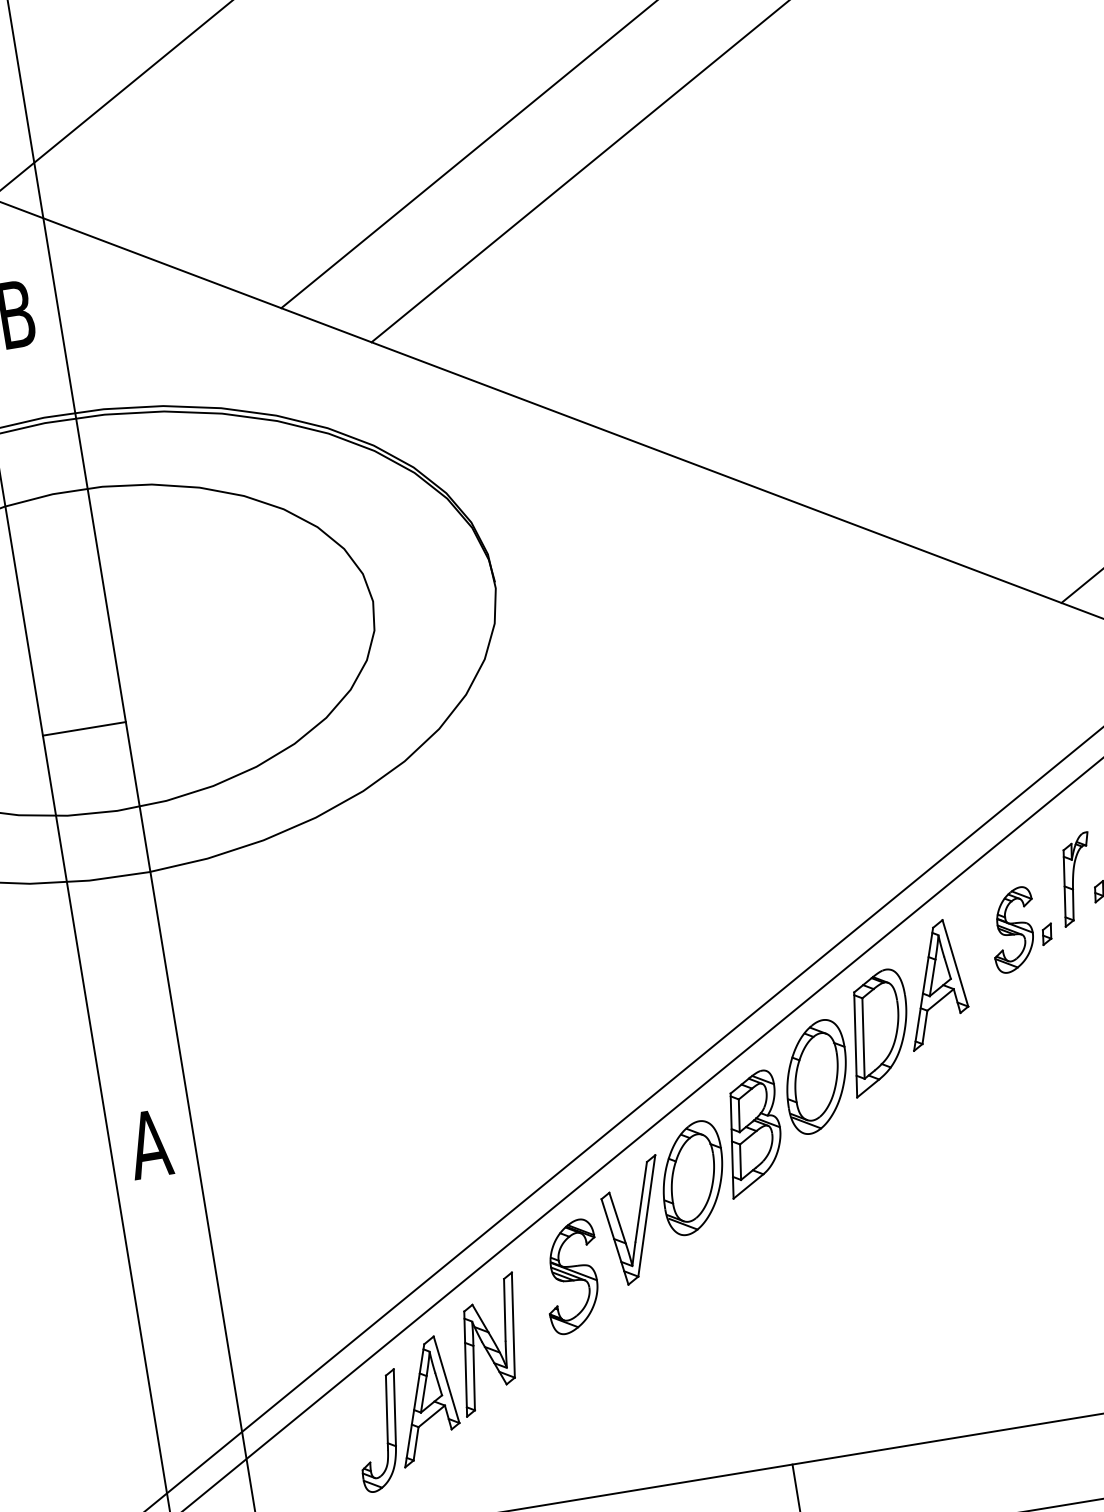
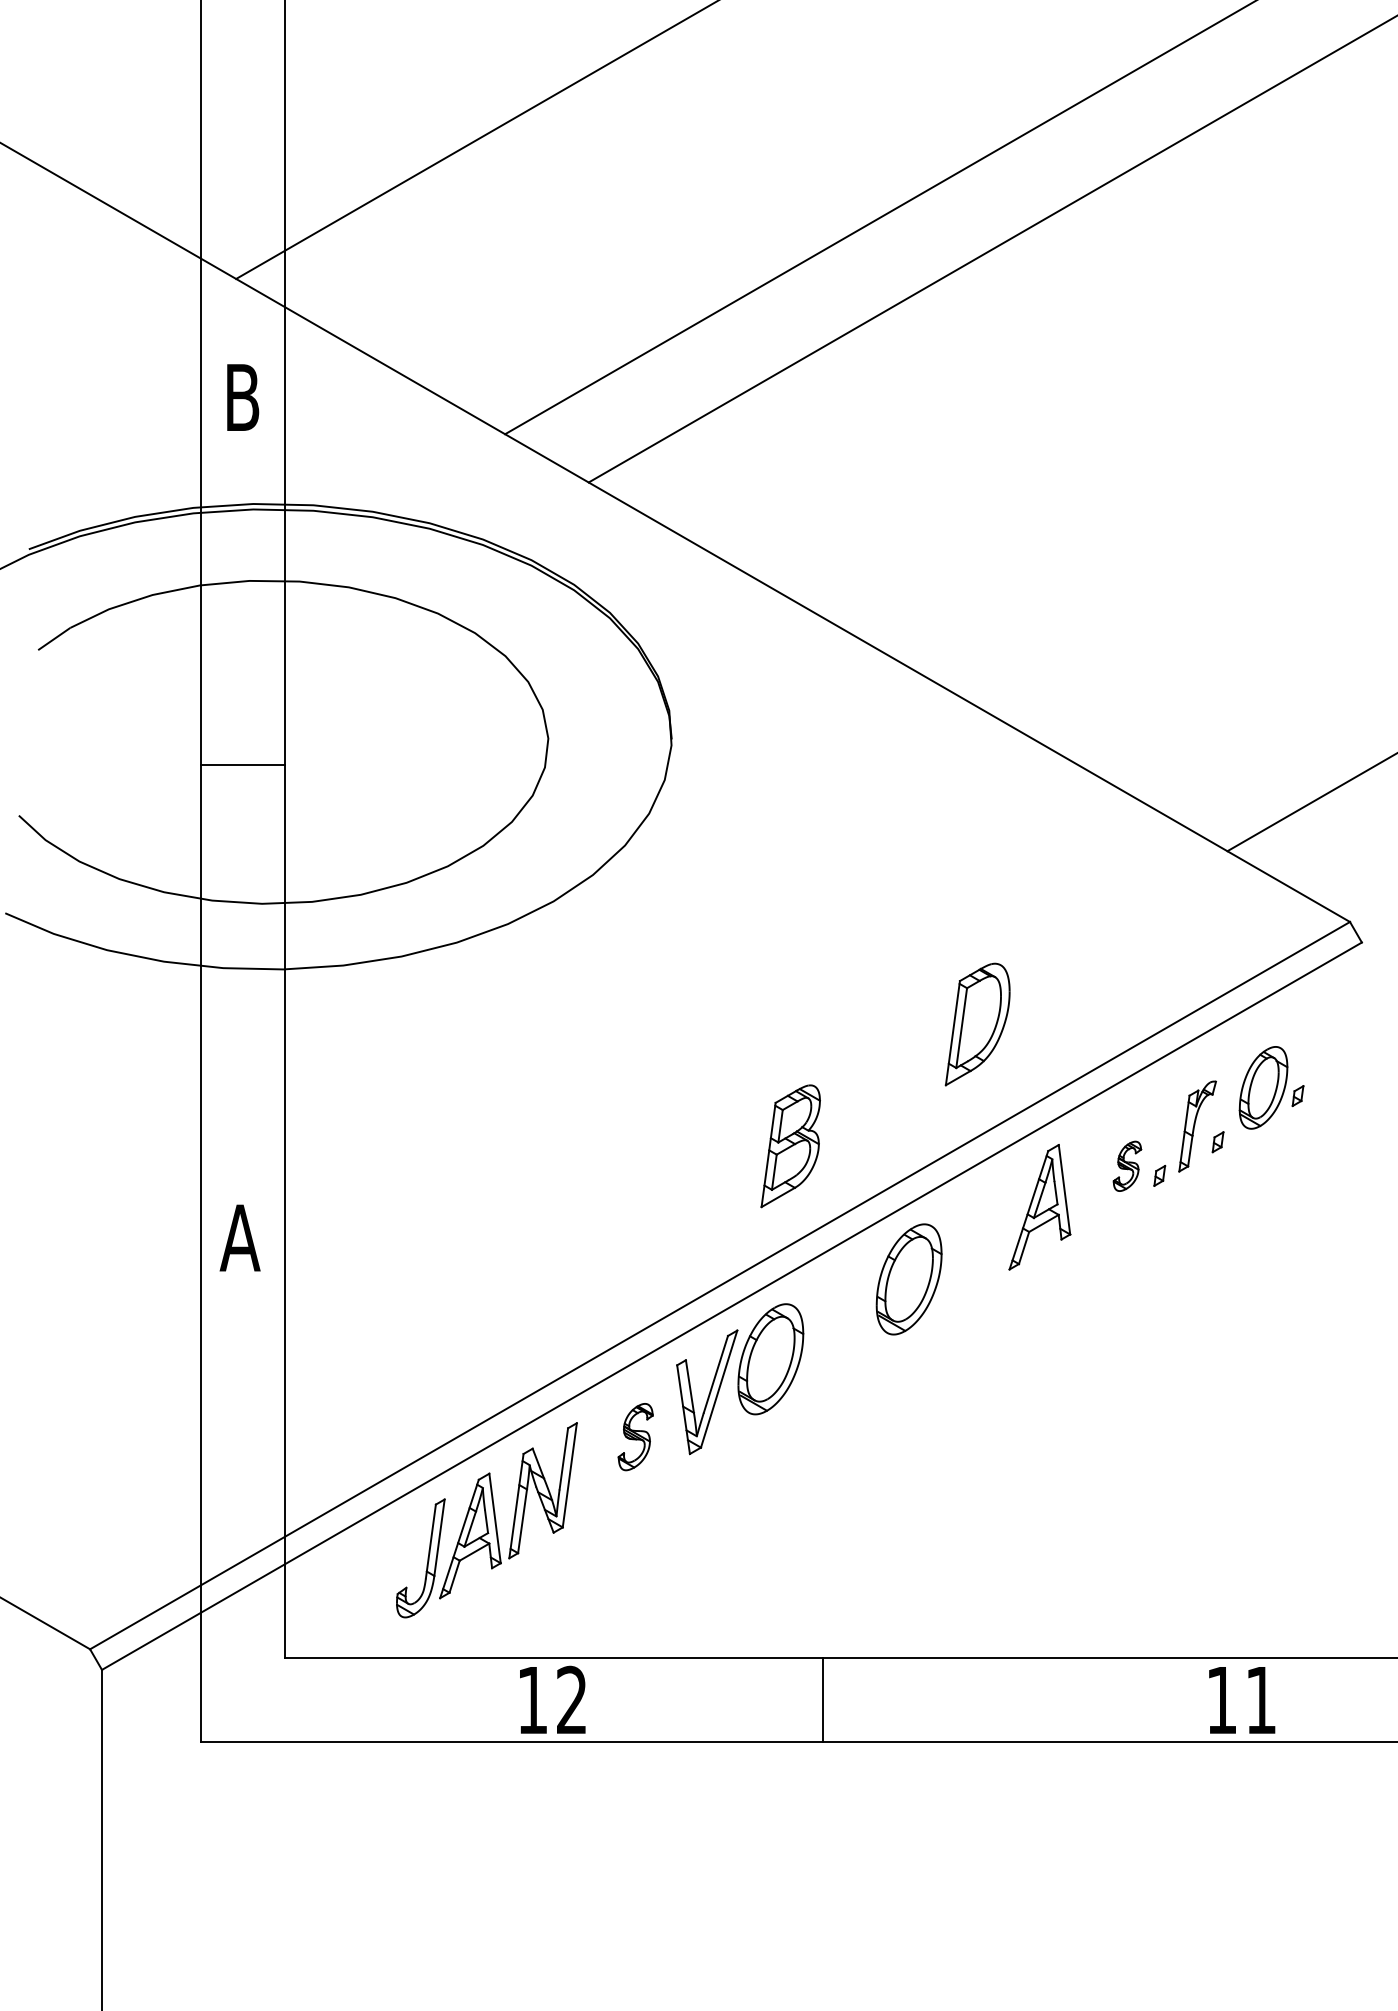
line: (84, 728) -> (242, 764), moved
part: (1013, 930) -> (1127, 1166), size x0.6
part: (878, 1032) -> (977, 1024), moved
part: (752, 1134) -> (790, 1146), moved
part: (571, 1276) -> (635, 1436), size x0.6

